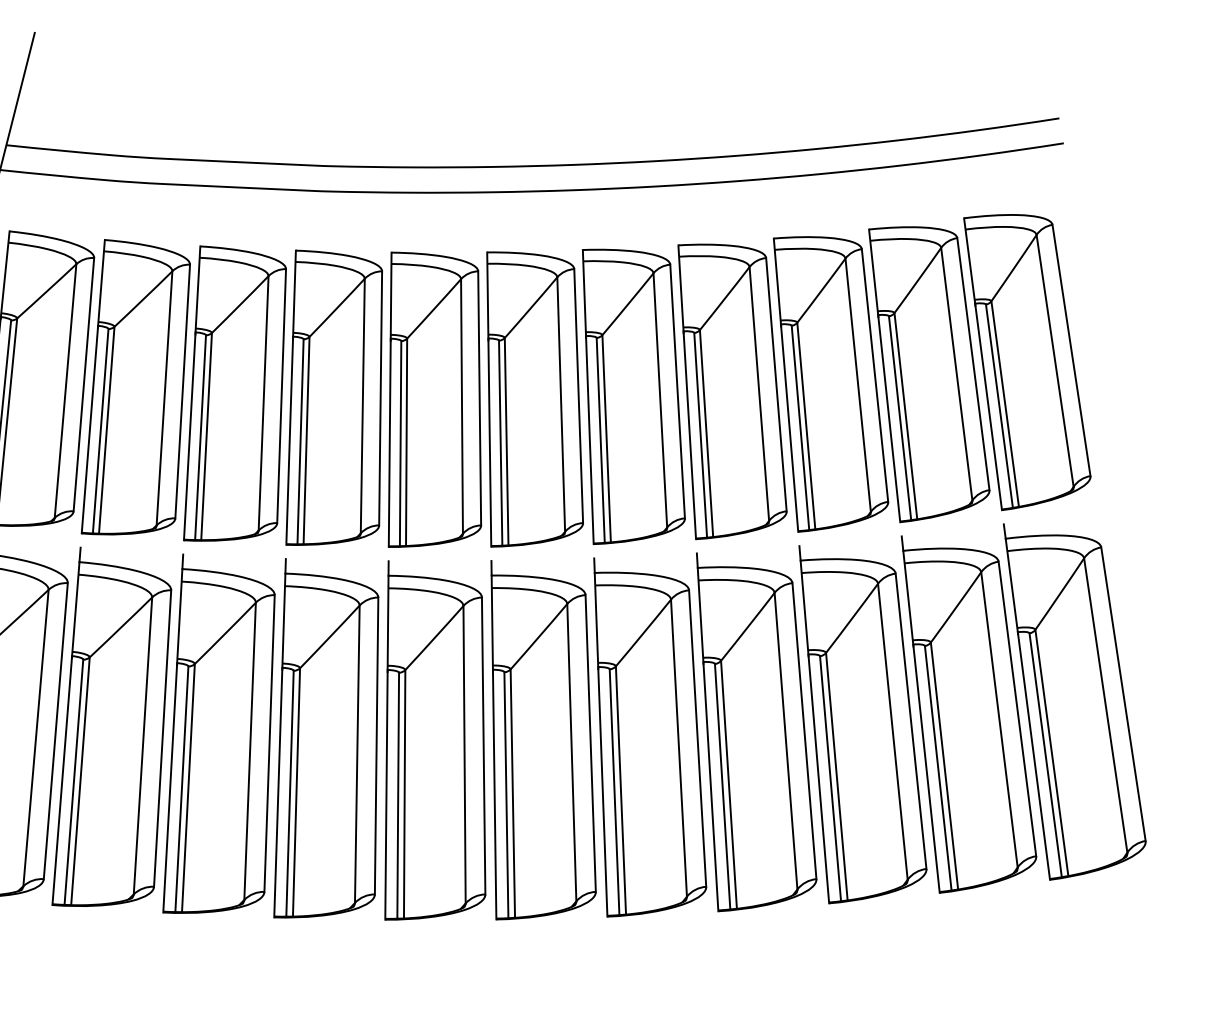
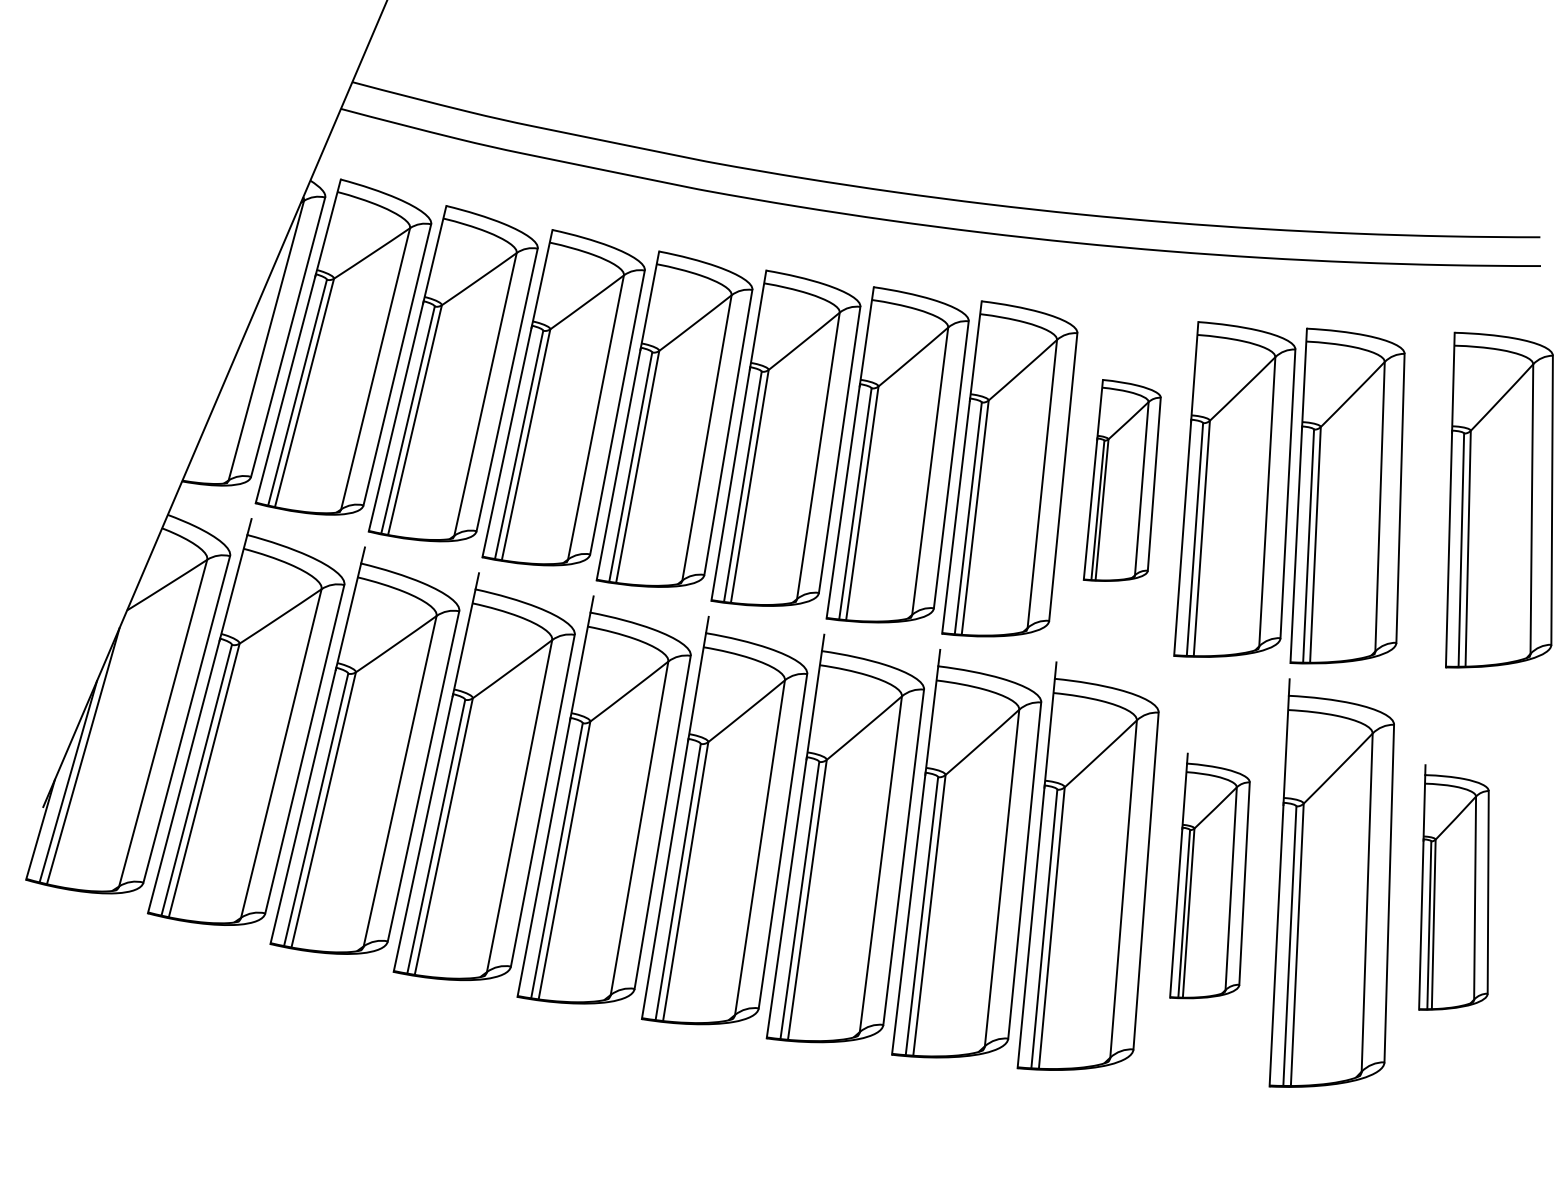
part: (1025, 357) -> (1499, 499), moved
part: (729, 386) -> (1122, 480), size x0.6
part: (1072, 694) -> (1453, 887), size x0.6
part: (858, 717) -> (1209, 875), size x0.6

